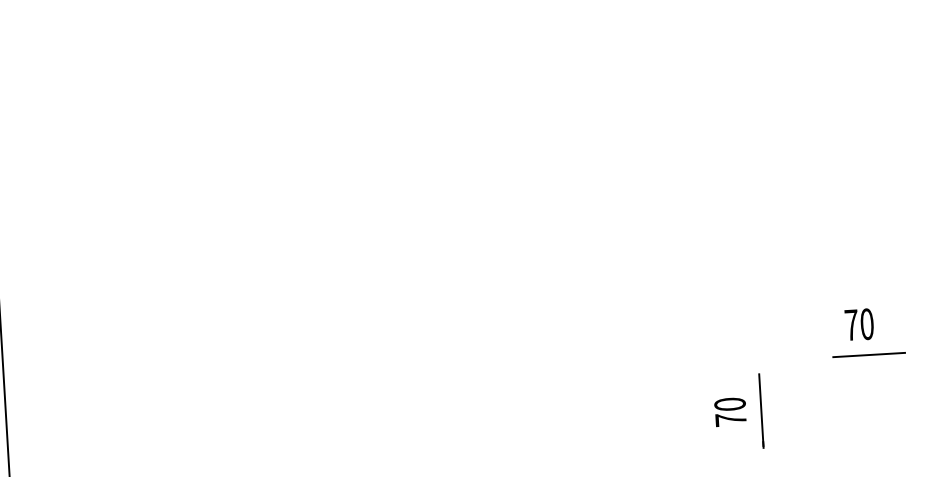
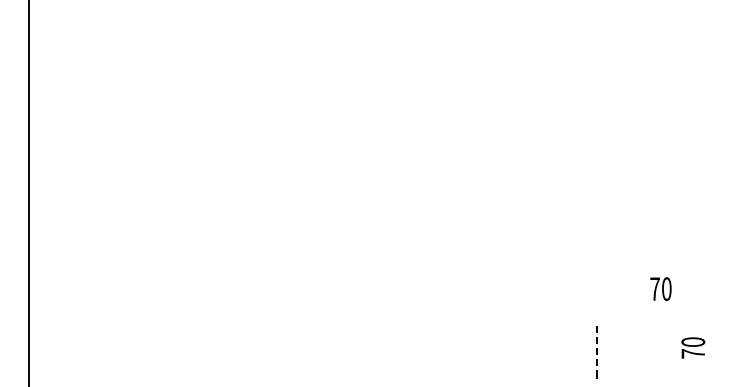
text: (858, 323) -> (660, 288), moved
line: (868, 355) -> (679, 313), removed
line: (761, 409) -> (596, 349), solid -> dashed
text: (730, 411) -> (693, 347), moved

